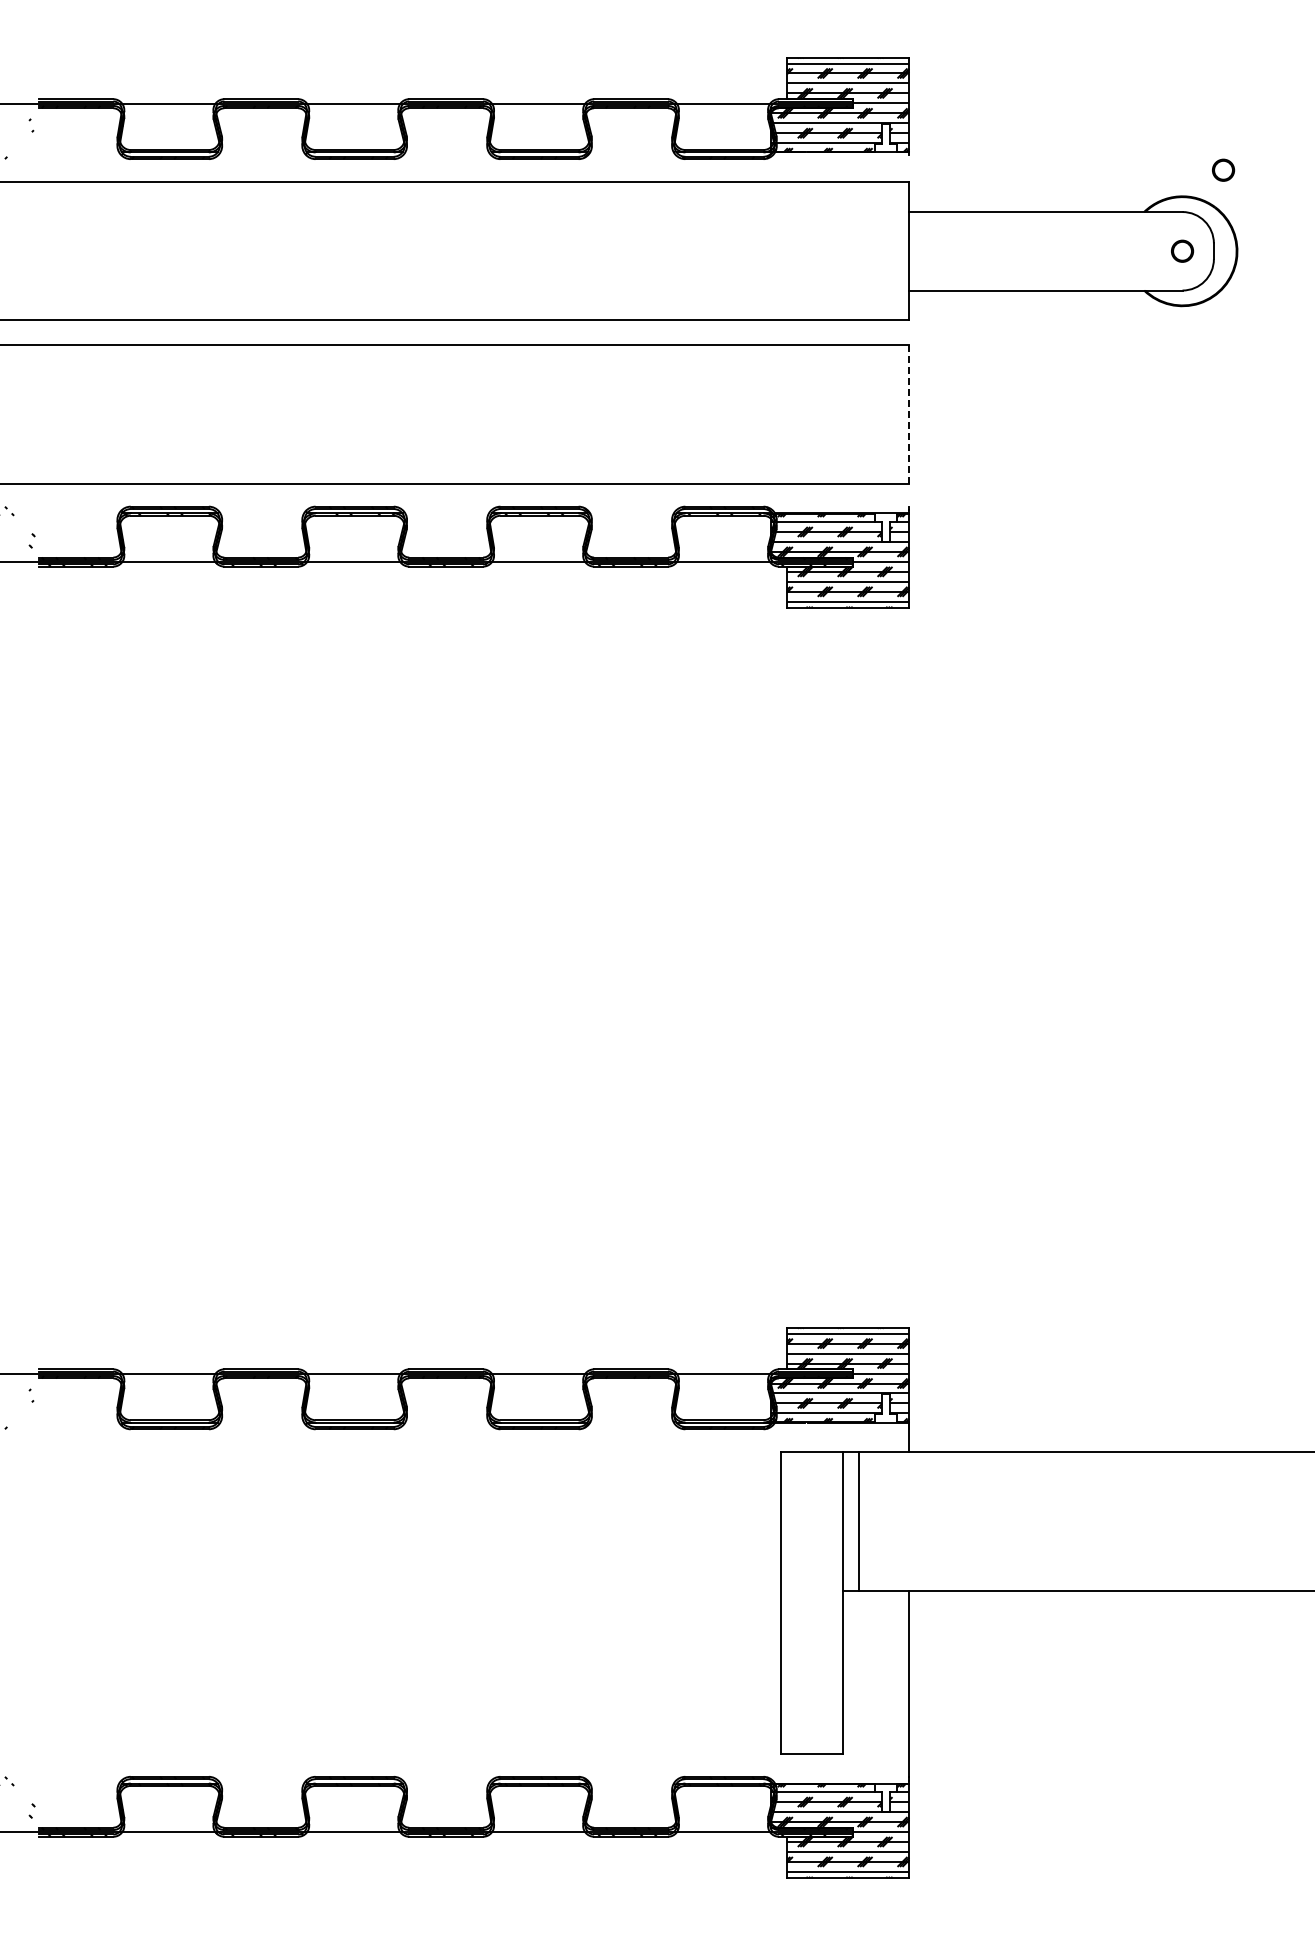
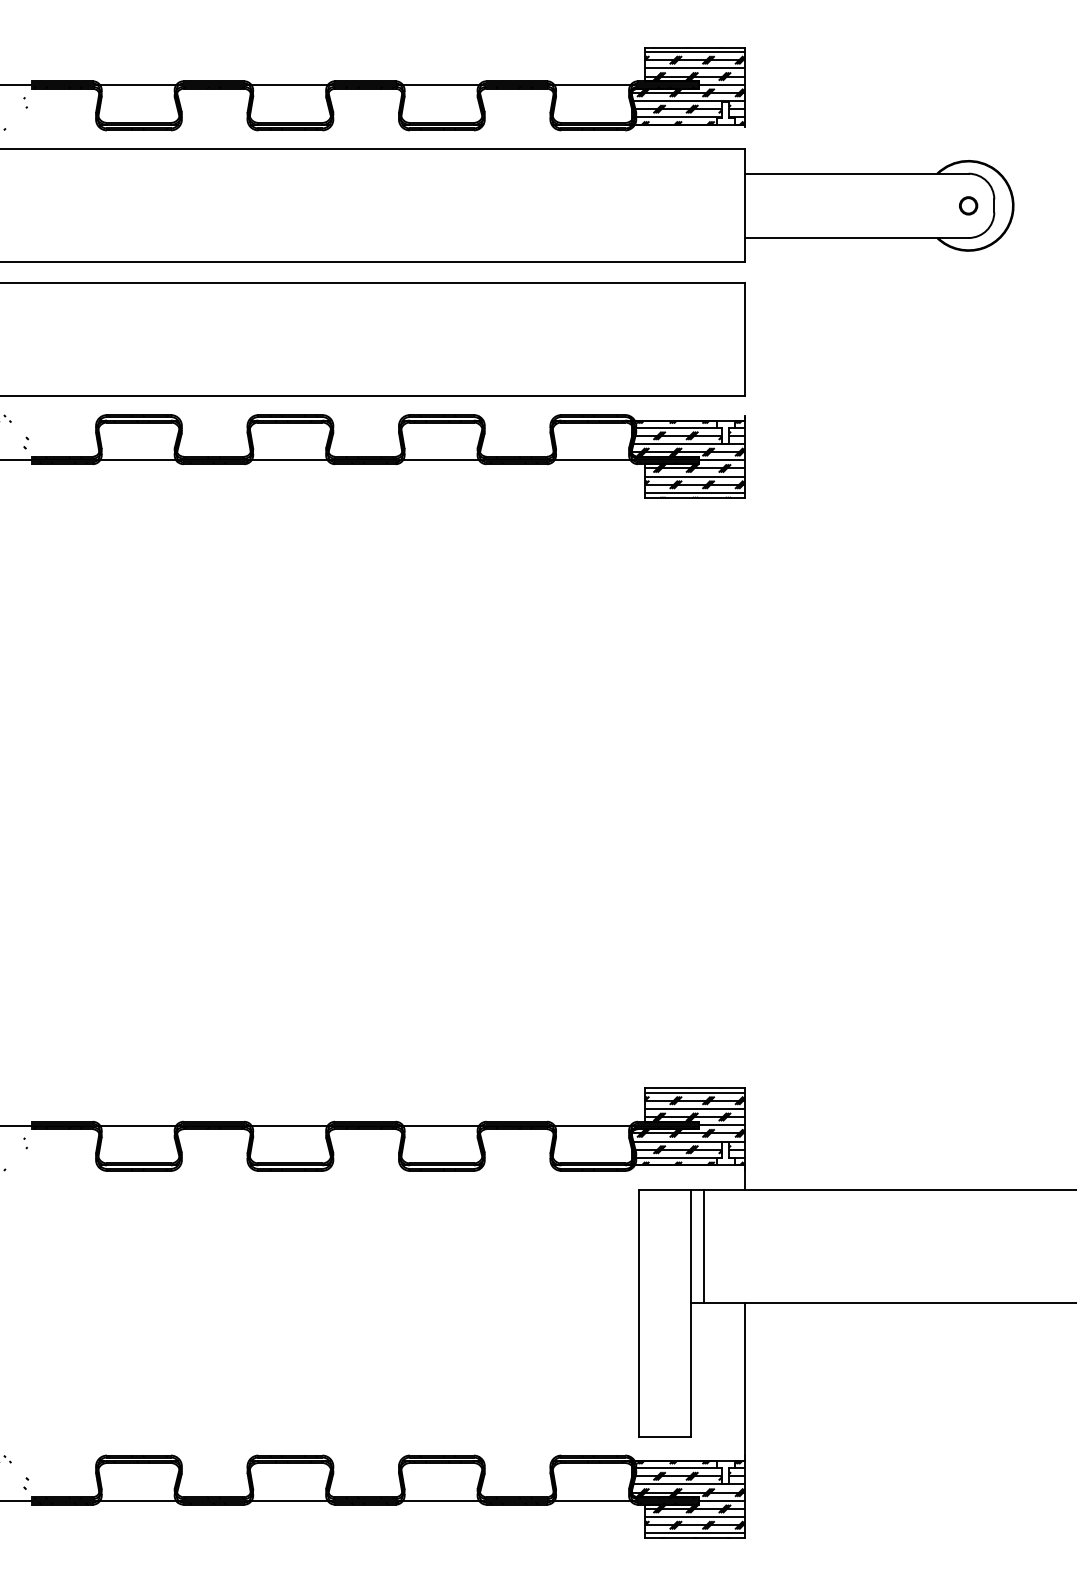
part: (1223, 169) -> (1002, 138), removed
line: (909, 415) -> (744, 340), dashed -> solid

